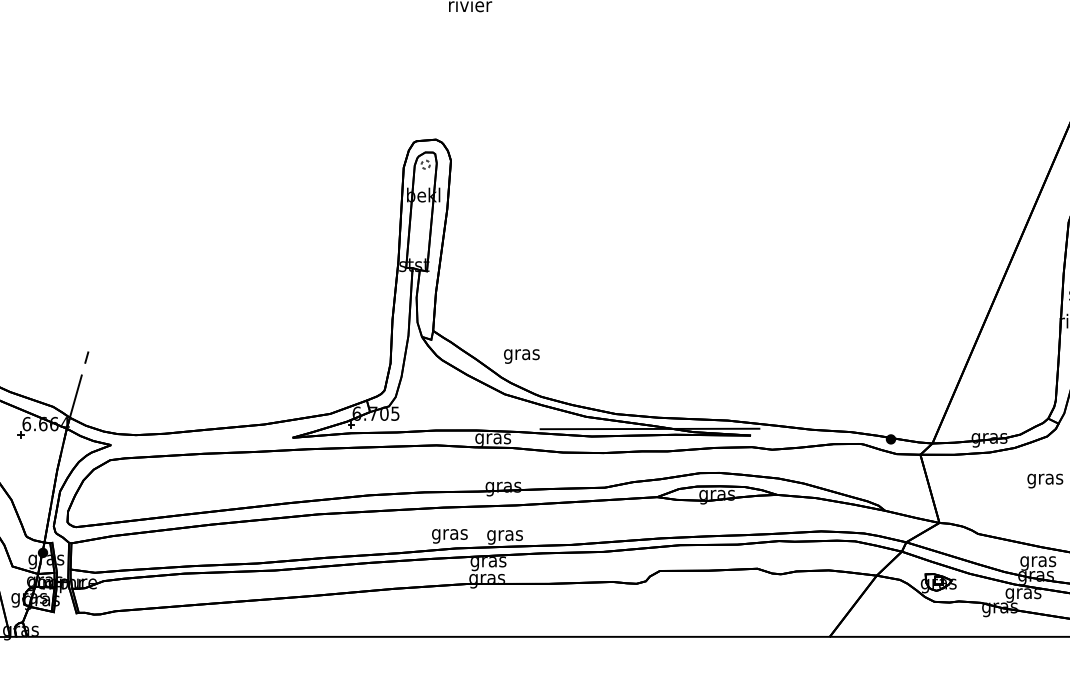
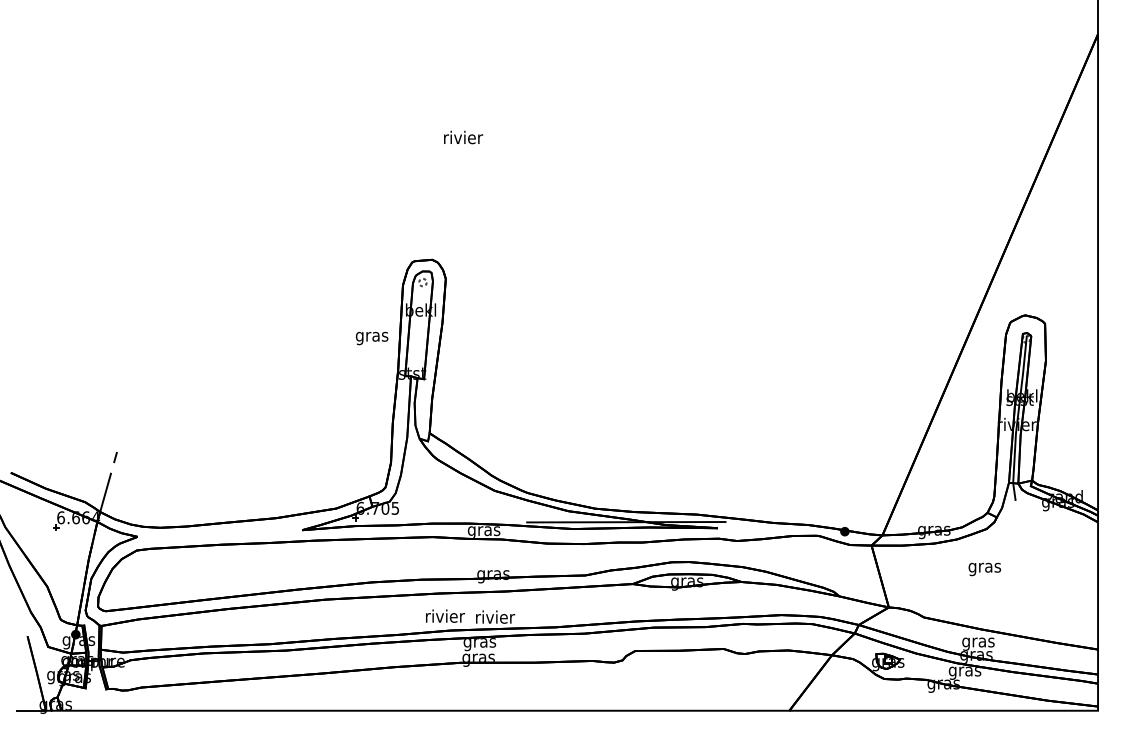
text: (521, 356) -> (371, 338), moved
text: (450, 534) -> (445, 617), gras -> rivier
text: (505, 535) -> (495, 618), gras -> rivier

